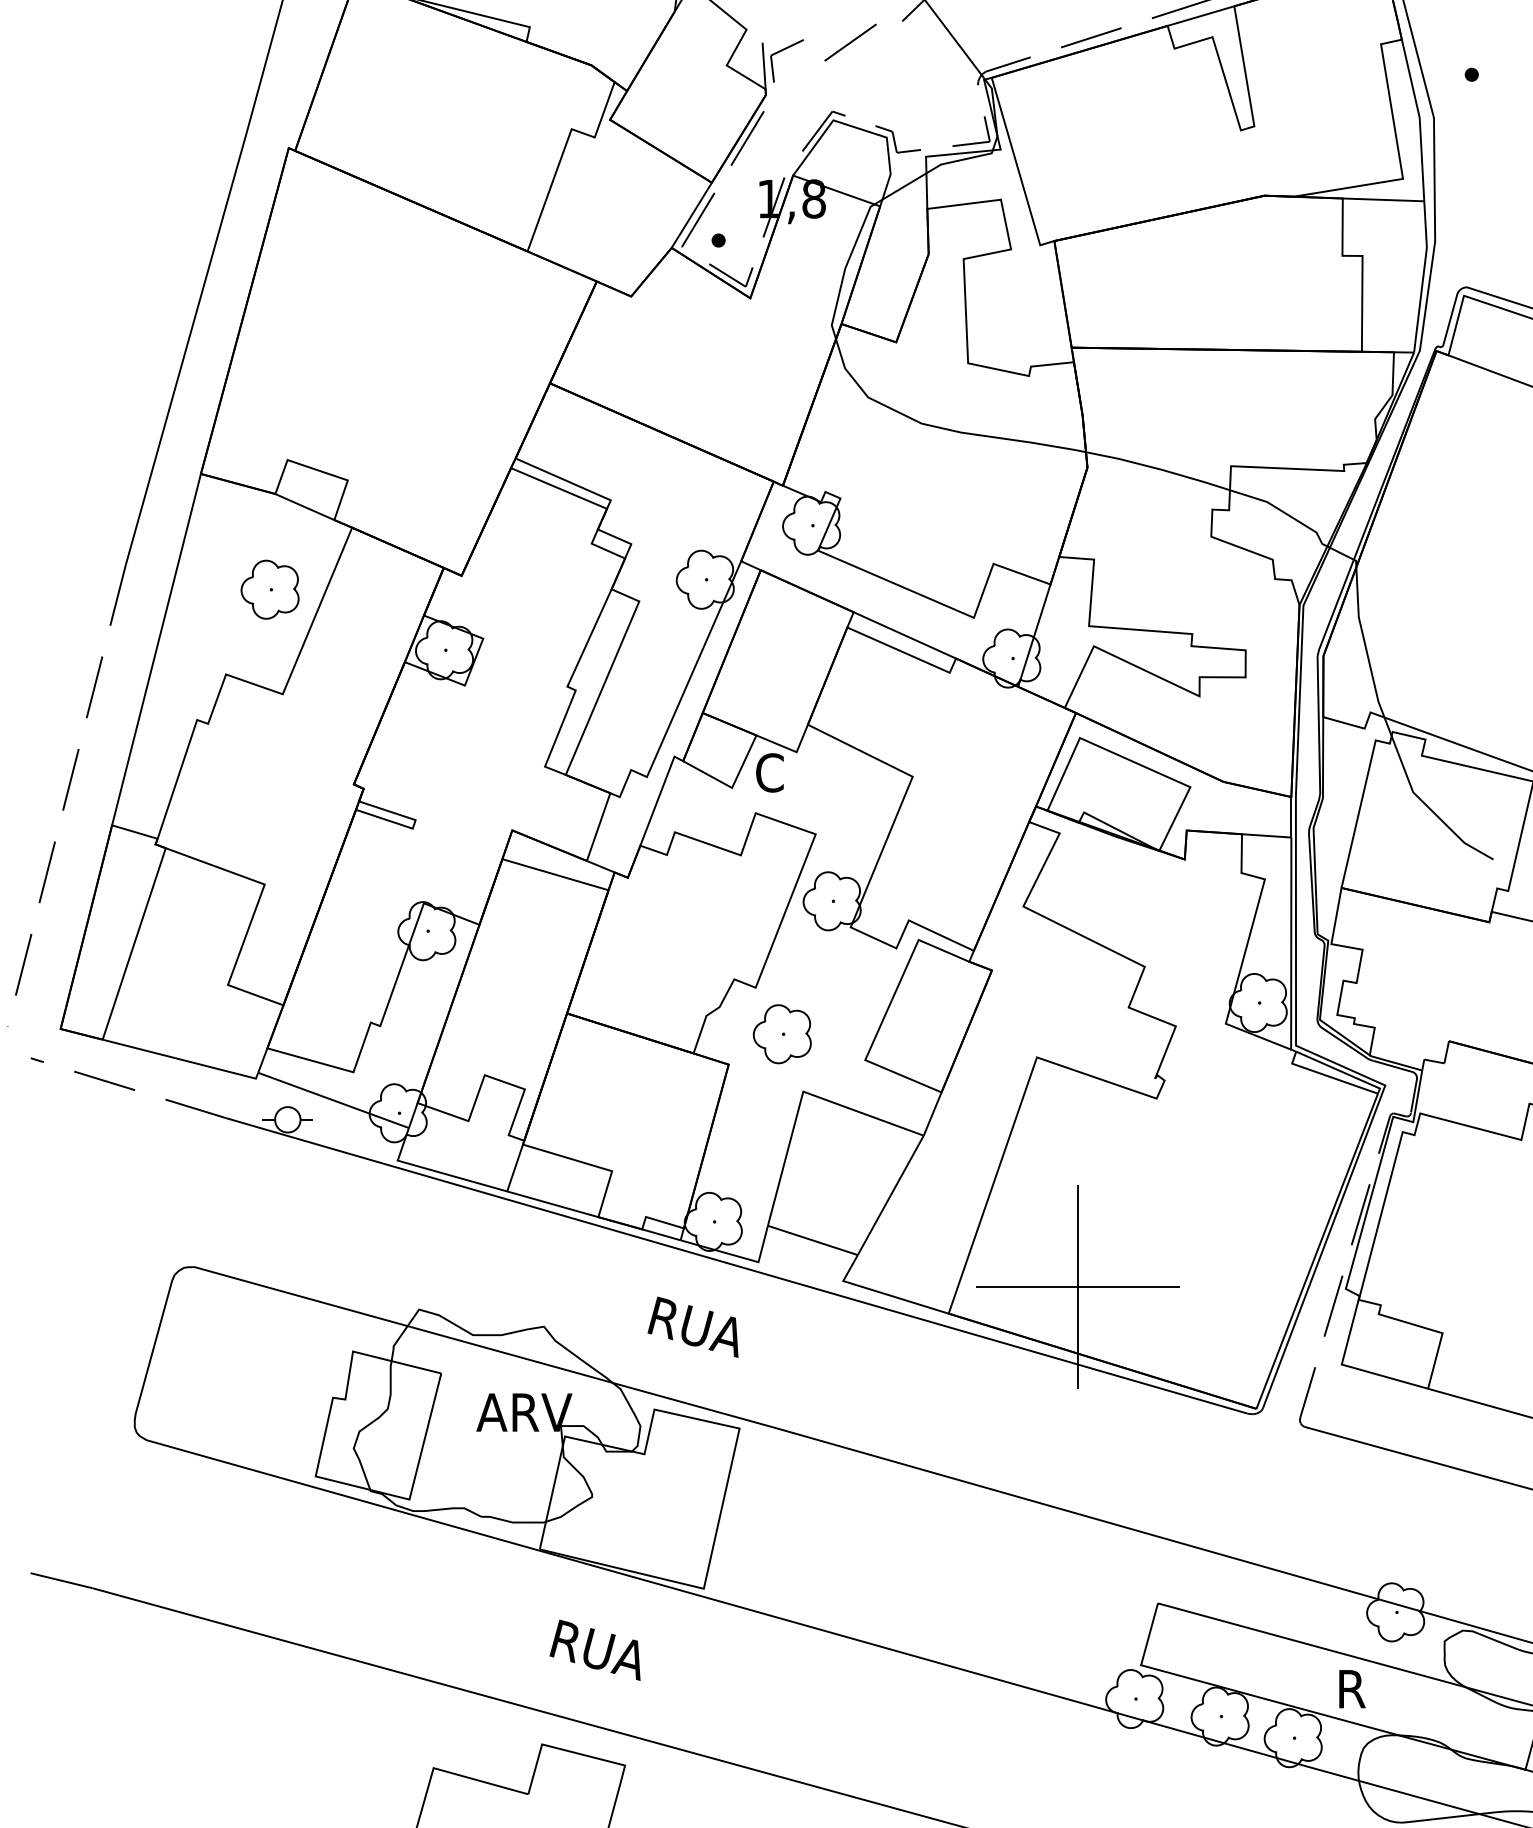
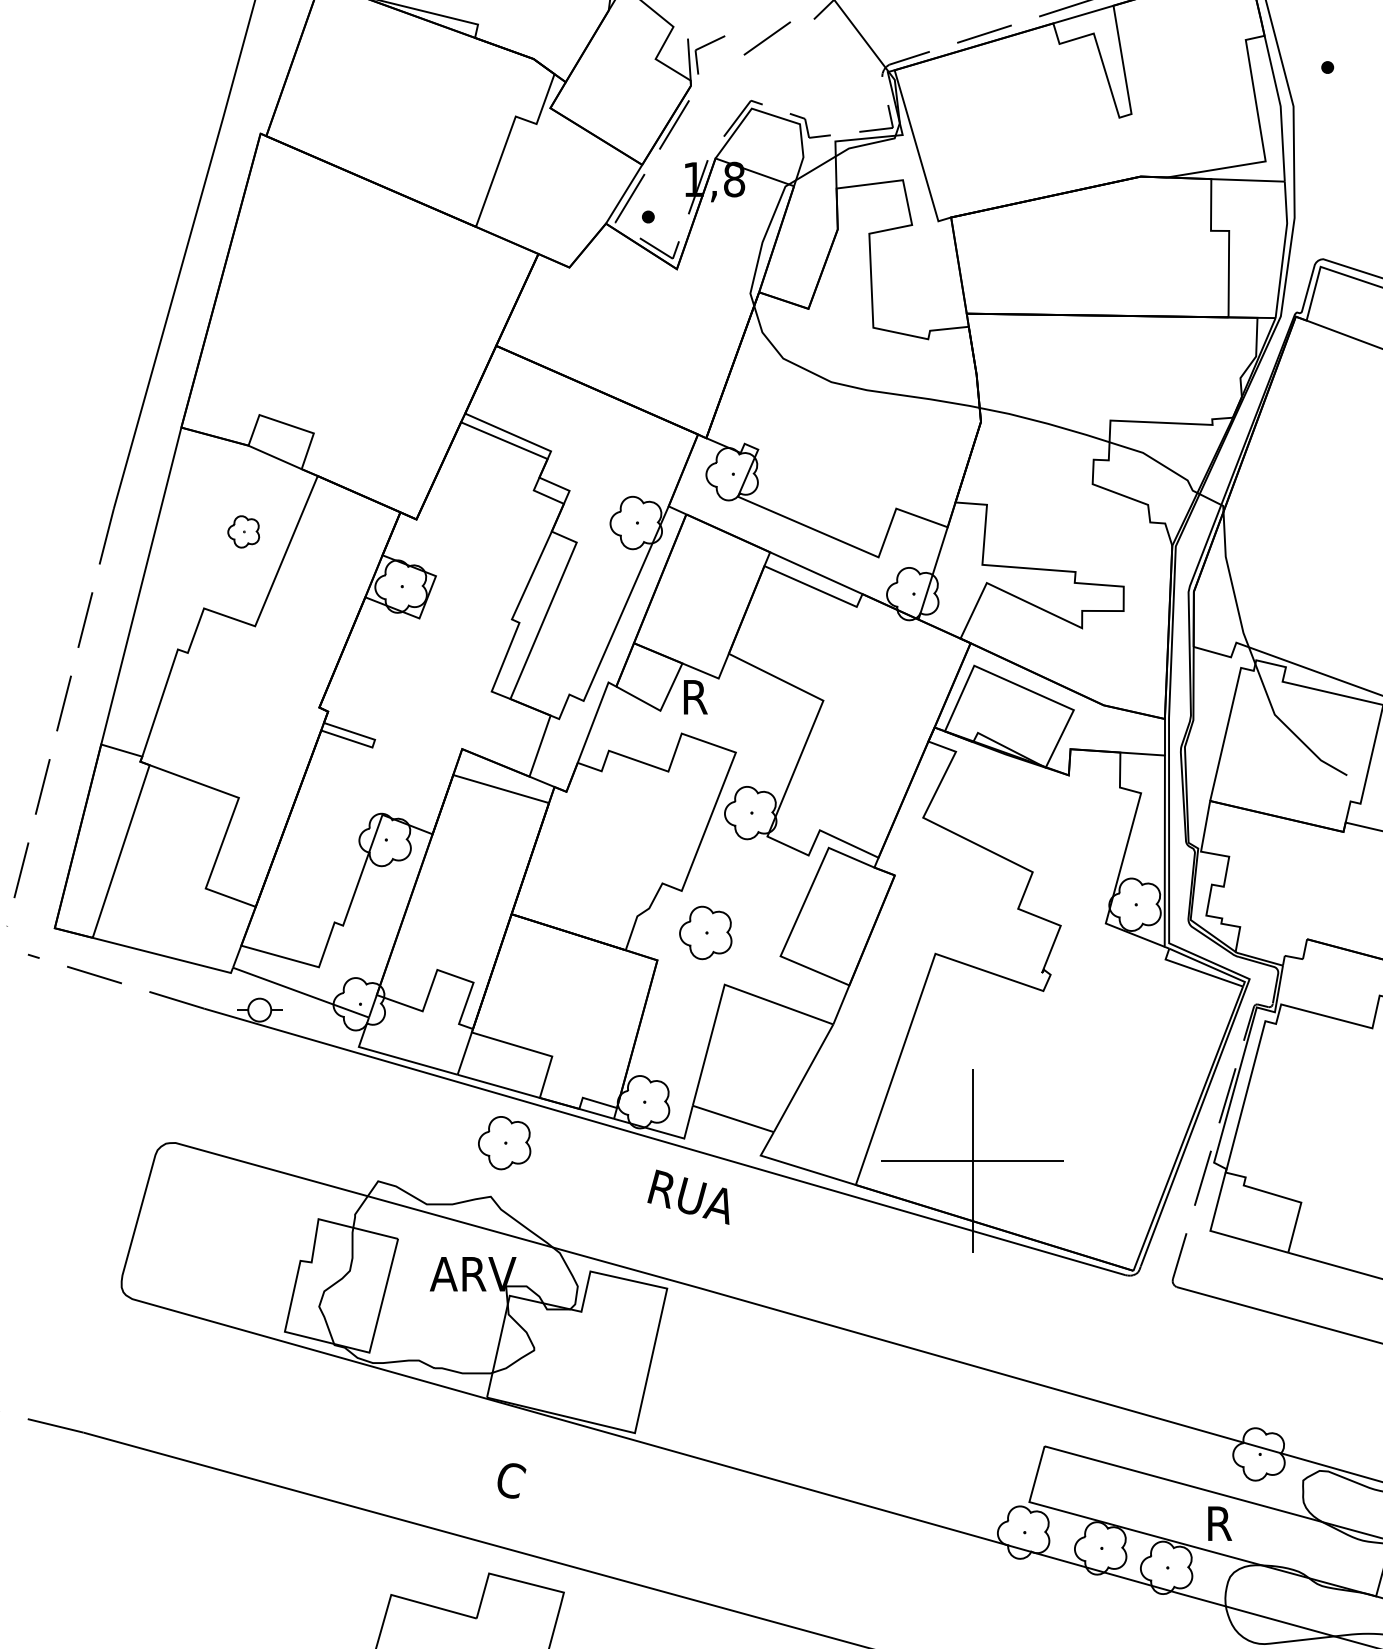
part: (269, 589) -> (243, 531), size x0.6
text: (770, 772) -> (695, 696), C -> R
part: (558, 1267) -> (503, 1143), added
text: (692, 1326) -> (687, 1196), moved
text: (594, 1649) -> (536, 1487), RUA -> C

